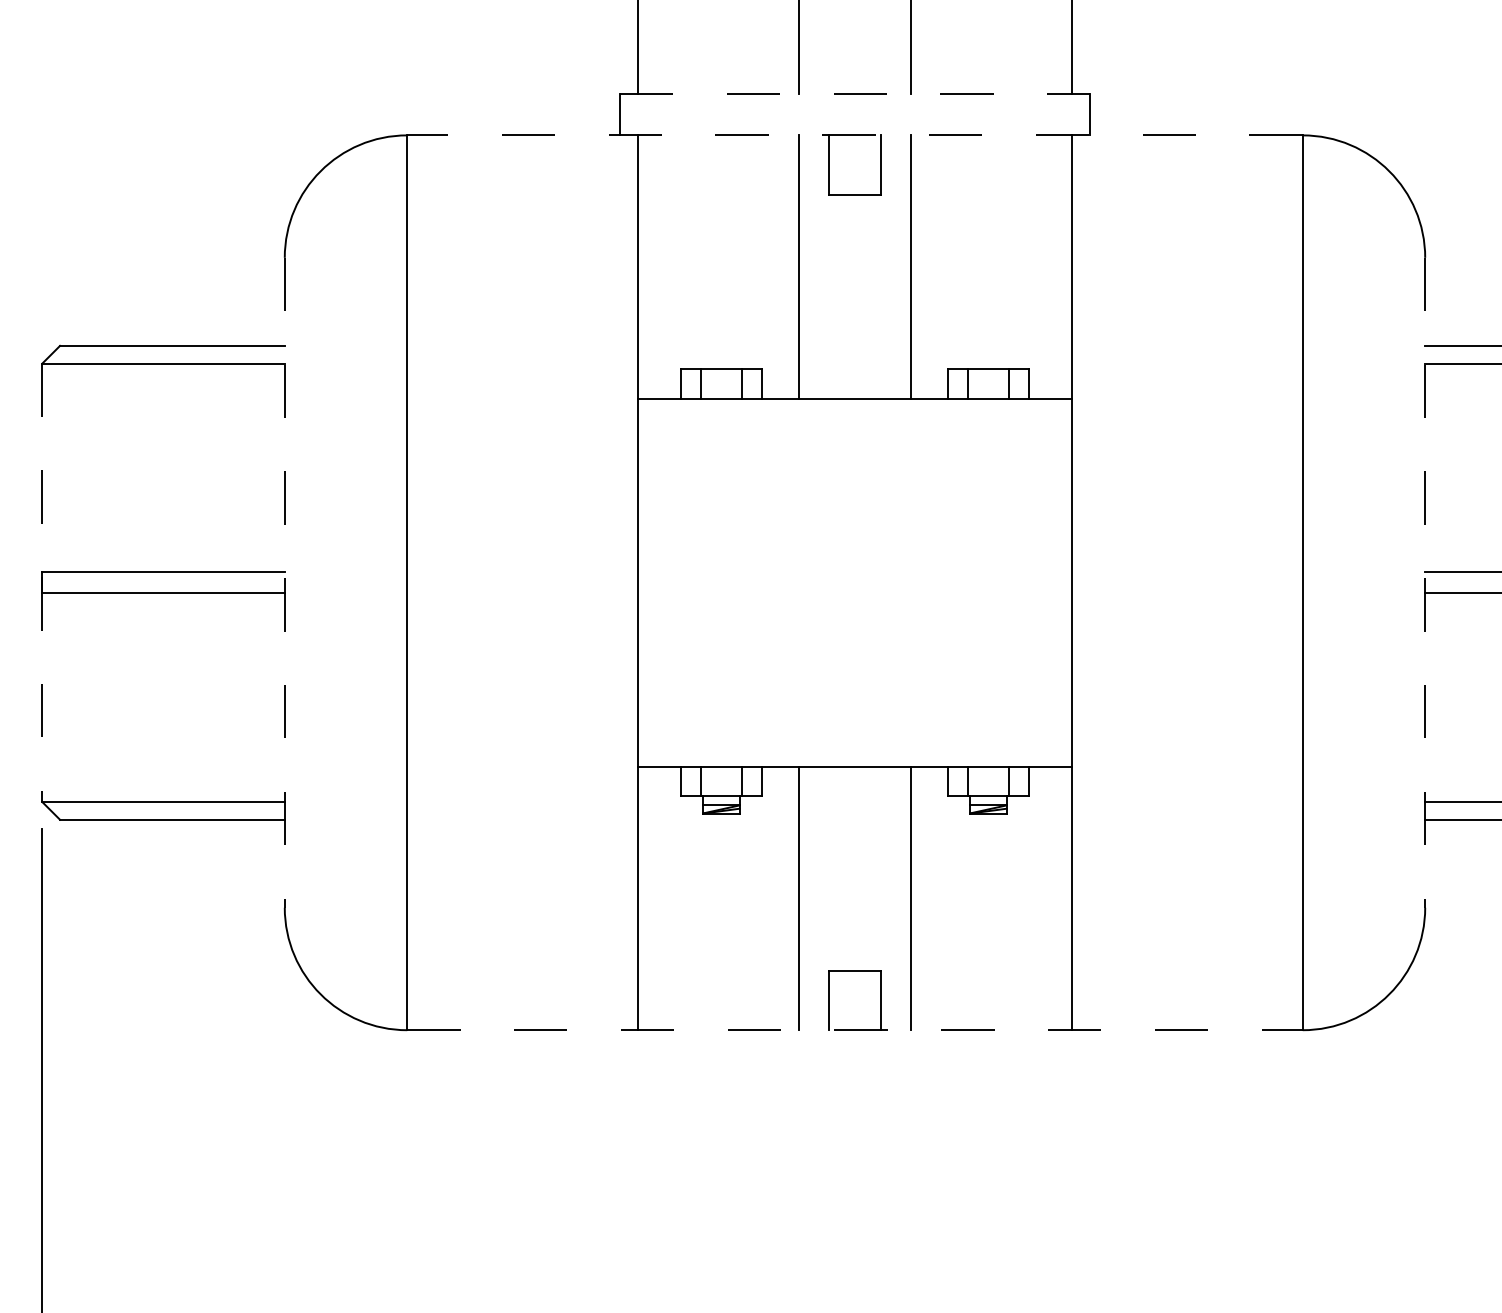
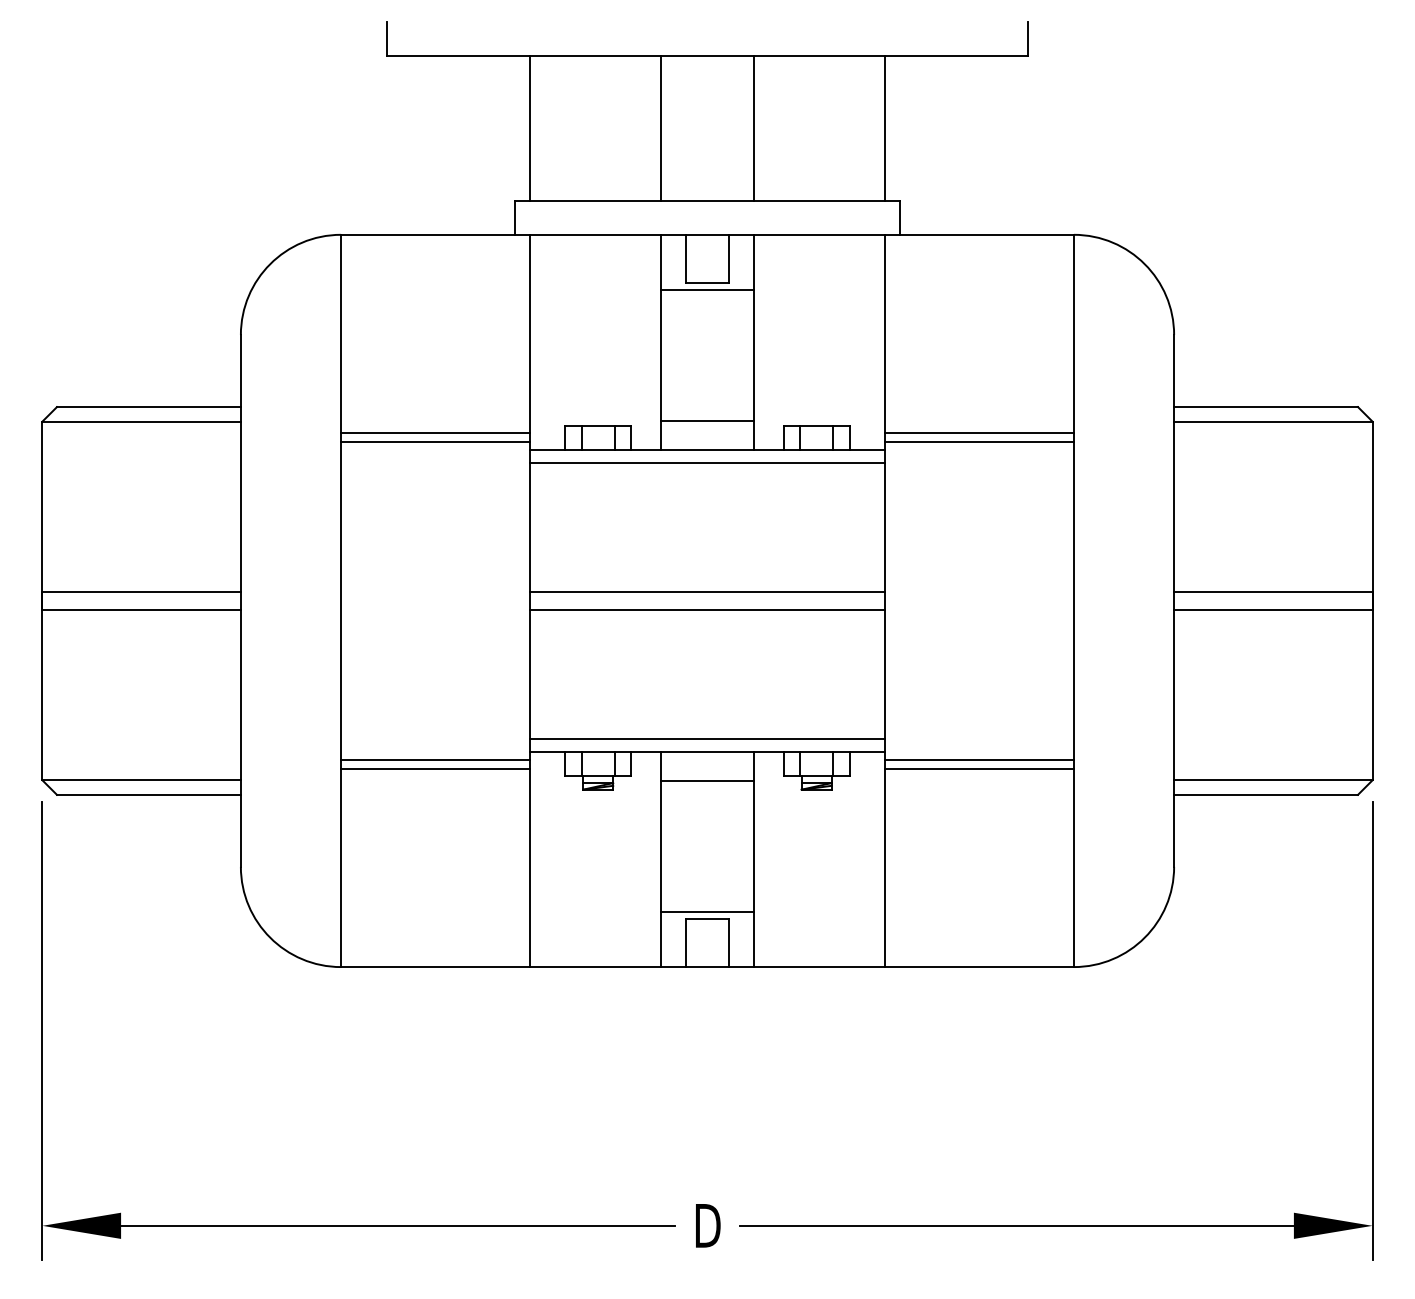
line: (856, 94) -> (708, 201), dashed -> solid
line: (854, 134) -> (707, 234), dashed -> solid
line: (854, 203) -> (707, 290), added
line: (854, 363) -> (707, 421), added
line: (522, 376) -> (435, 432), added
line: (1186, 376) -> (978, 432), added
line: (522, 389) -> (435, 442), added
line: (1186, 389) -> (978, 442), added
line: (854, 413) -> (707, 462), added
line: (854, 572) -> (707, 592), added
line: (284, 582) -> (240, 600), dashed -> solid
line: (1425, 582) -> (1174, 600), dashed -> solid
line: (42, 583) -> (42, 601), dashed -> solid
line: (854, 593) -> (707, 609), added
line: (854, 752) -> (707, 739), added
line: (522, 776) -> (435, 759), added
line: (1186, 776) -> (978, 759), added
line: (522, 787) -> (435, 768), added
line: (1186, 787) -> (978, 768), added
line: (854, 802) -> (707, 780), added
line: (854, 962) -> (707, 911), added
line: (856, 1030) -> (708, 967), dashed -> solid

